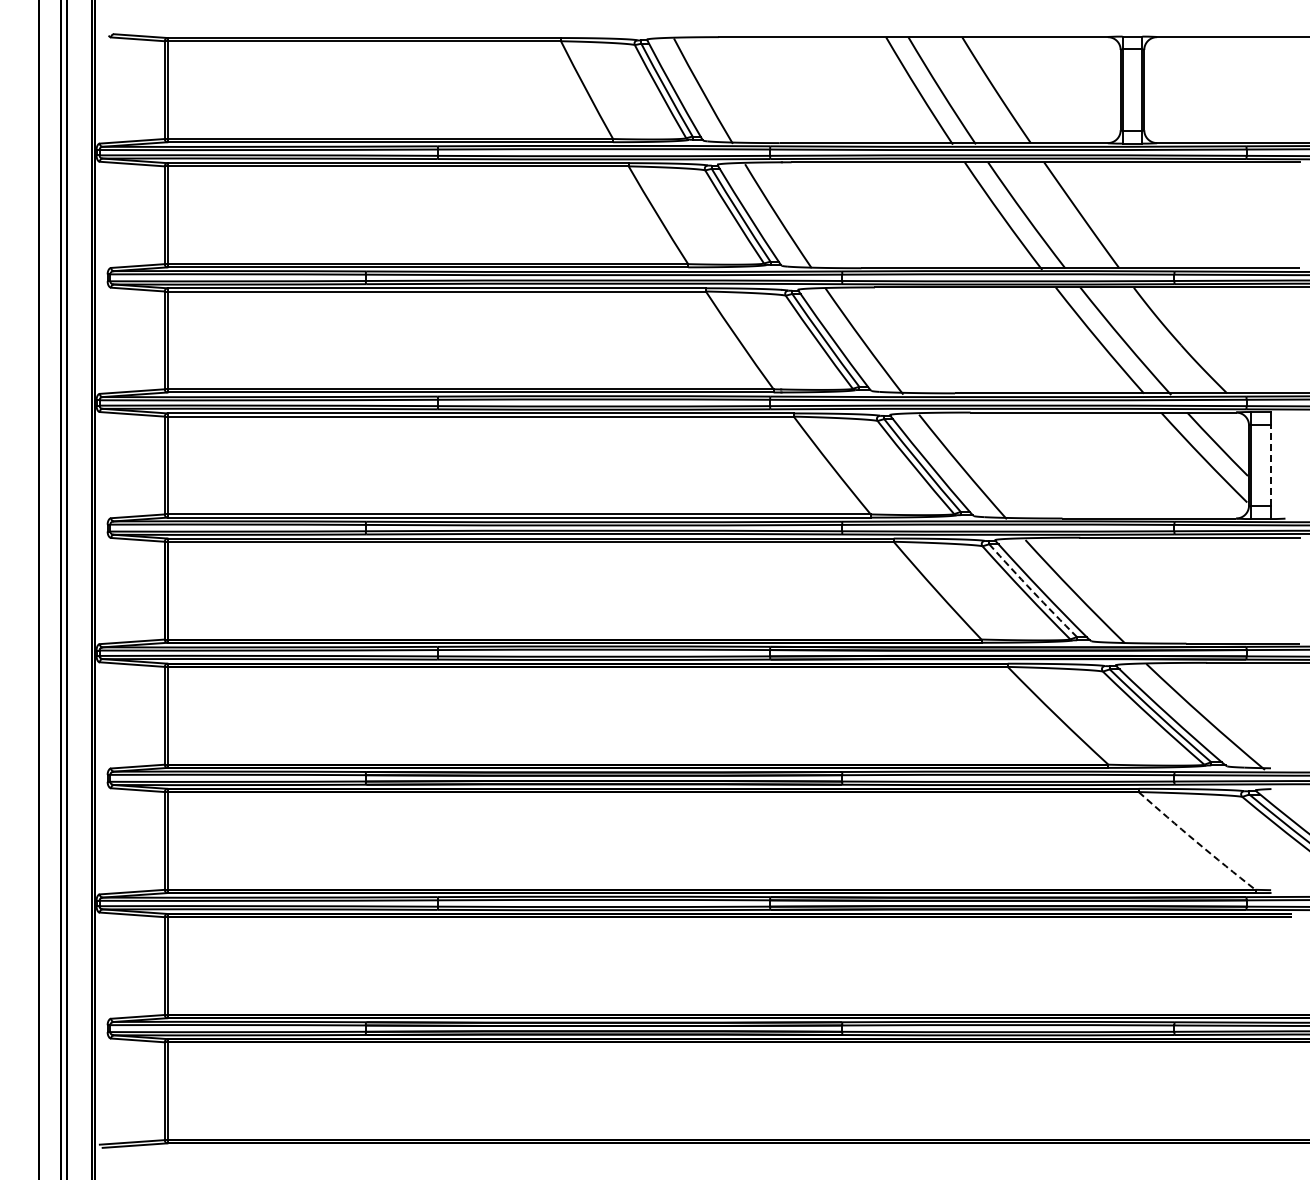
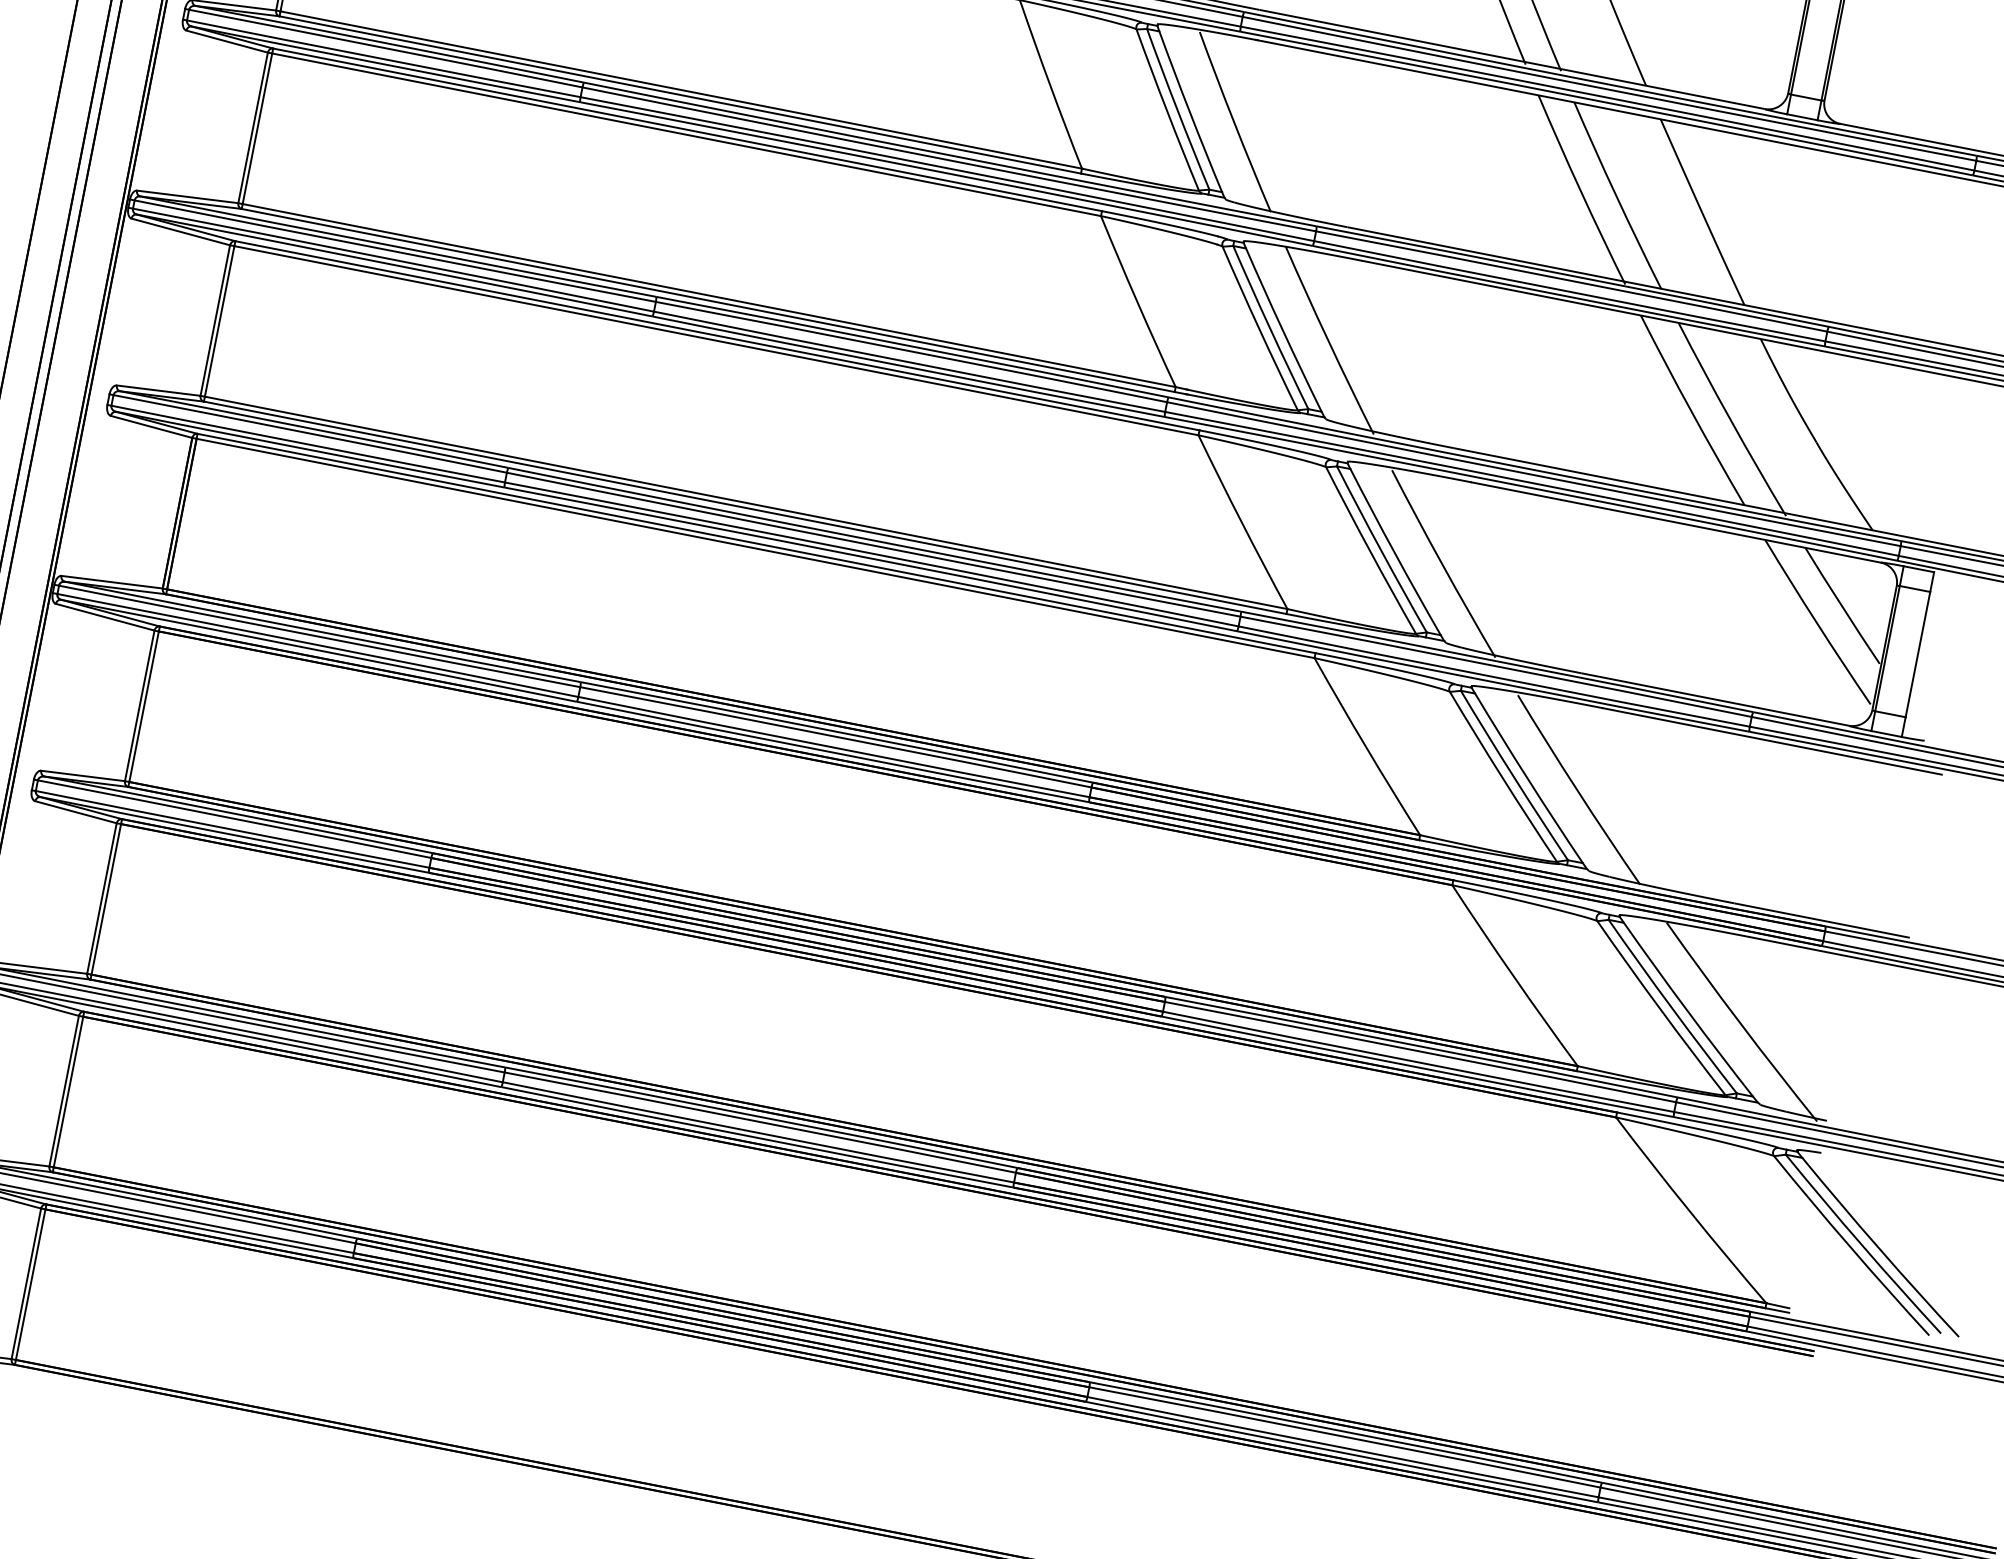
line: (1270, 465) -> (1917, 654), dashed -> solid
arc: (1032, 591) -> (1513, 776), dashed -> solid
arc: (1196, 841) -> (1690, 1211), dashed -> solid

